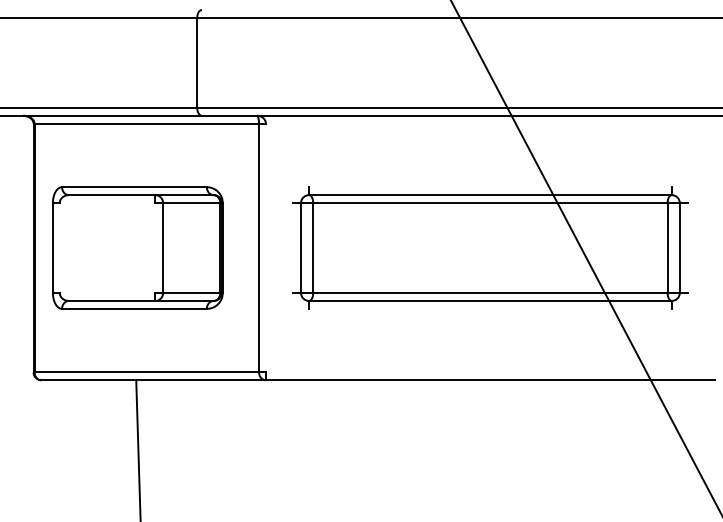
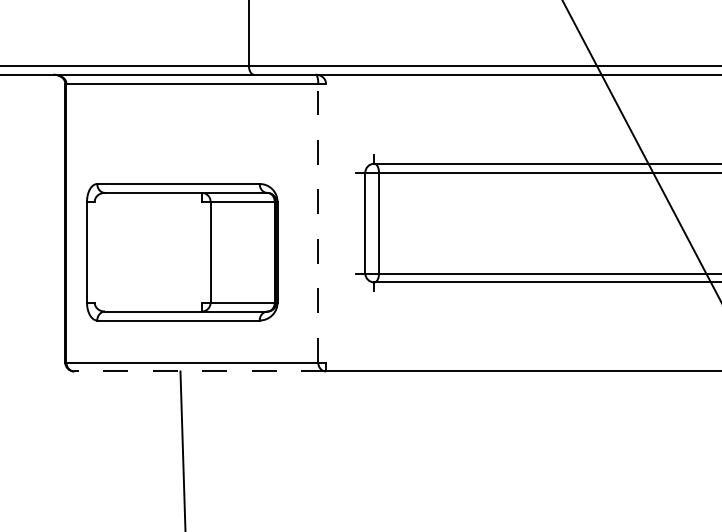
part: (137, 247) -> (181, 251), moved
line: (259, 247) -> (318, 222), solid -> dashed
line: (153, 380) -> (199, 371), solid -> dashed

